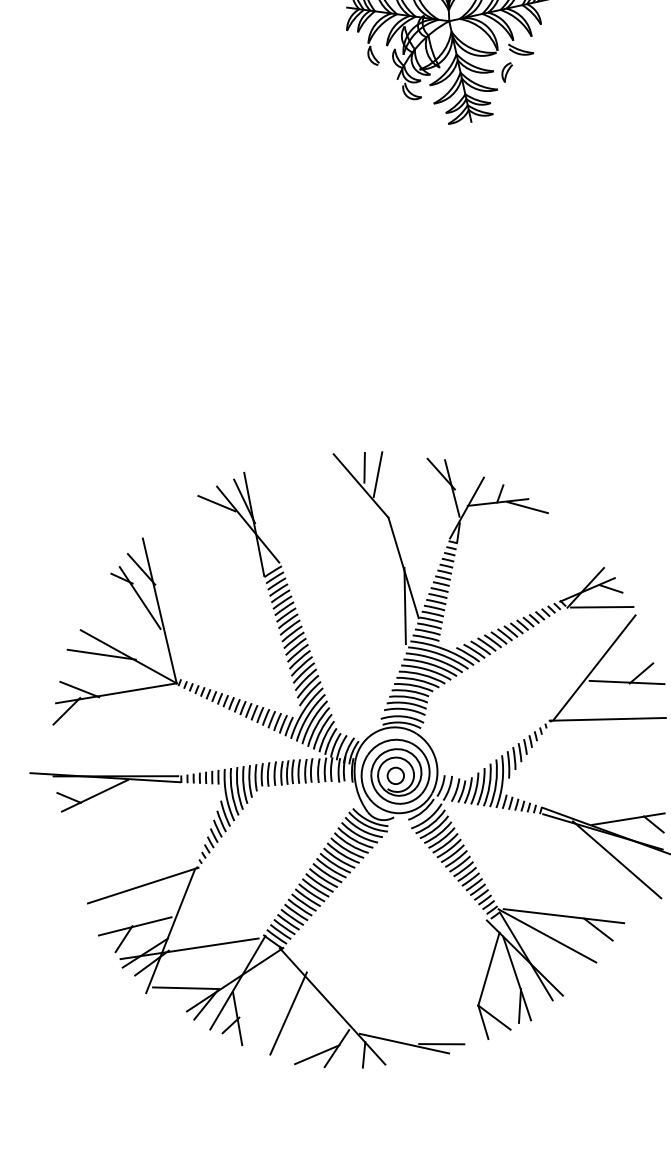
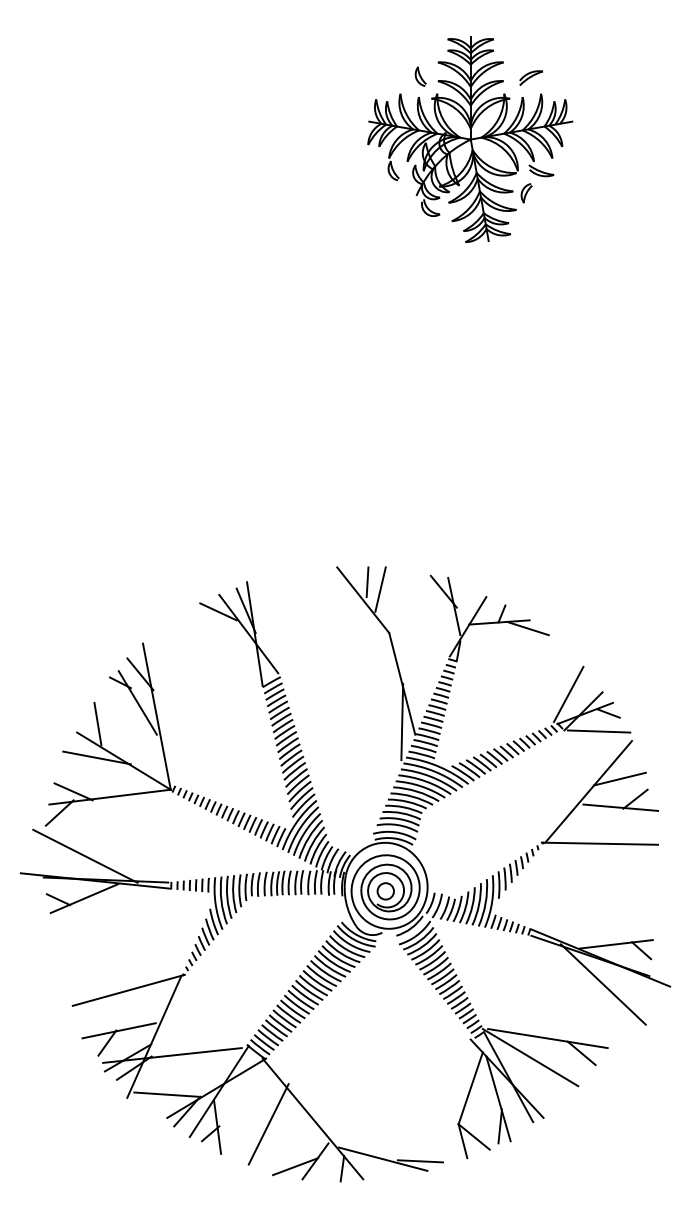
line: (570, 570) -> (568, 693), added
line: (100, 620) -> (97, 723), added
line: (624, 653) -> (619, 778), added
line: (94, 752) -> (85, 855), added

